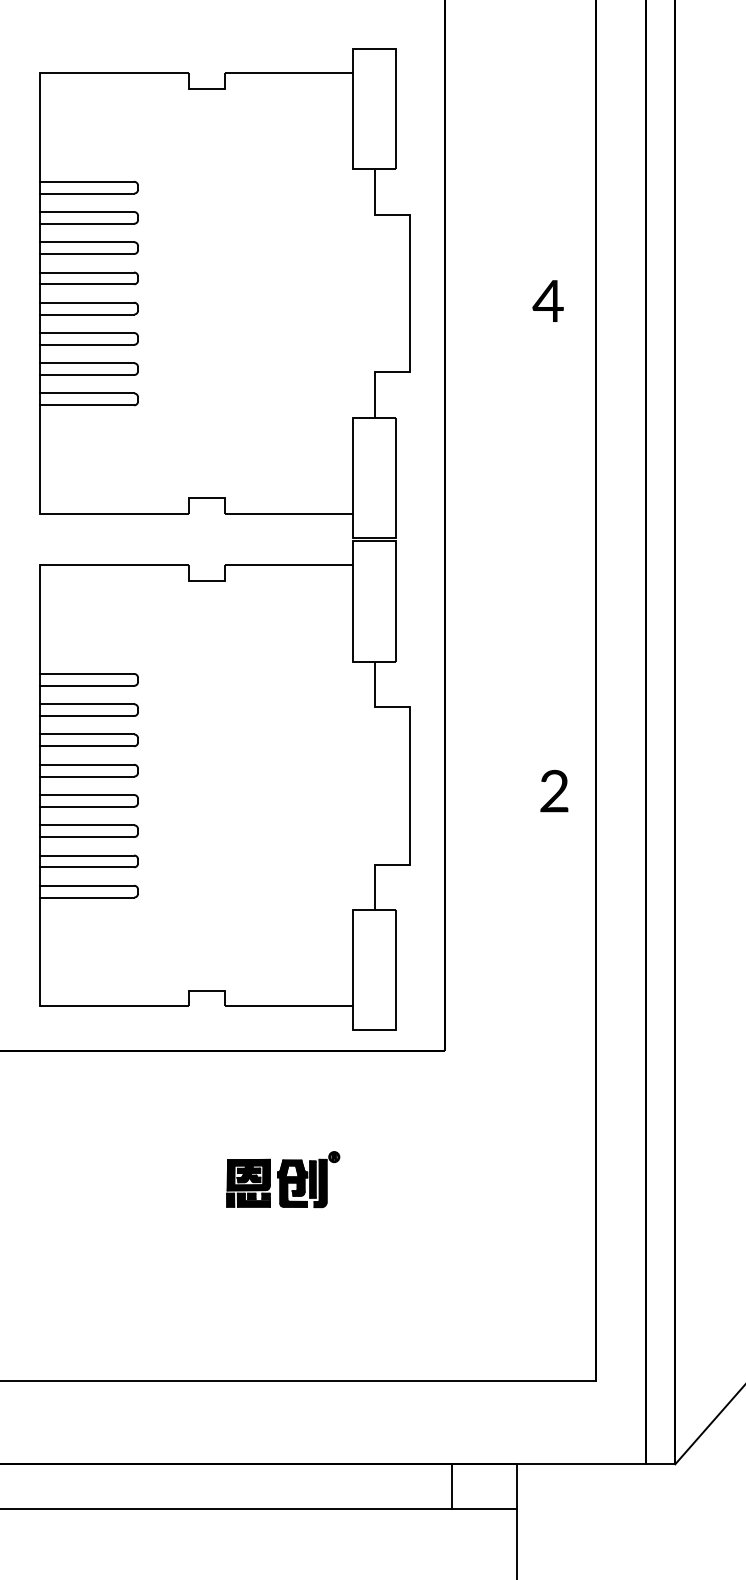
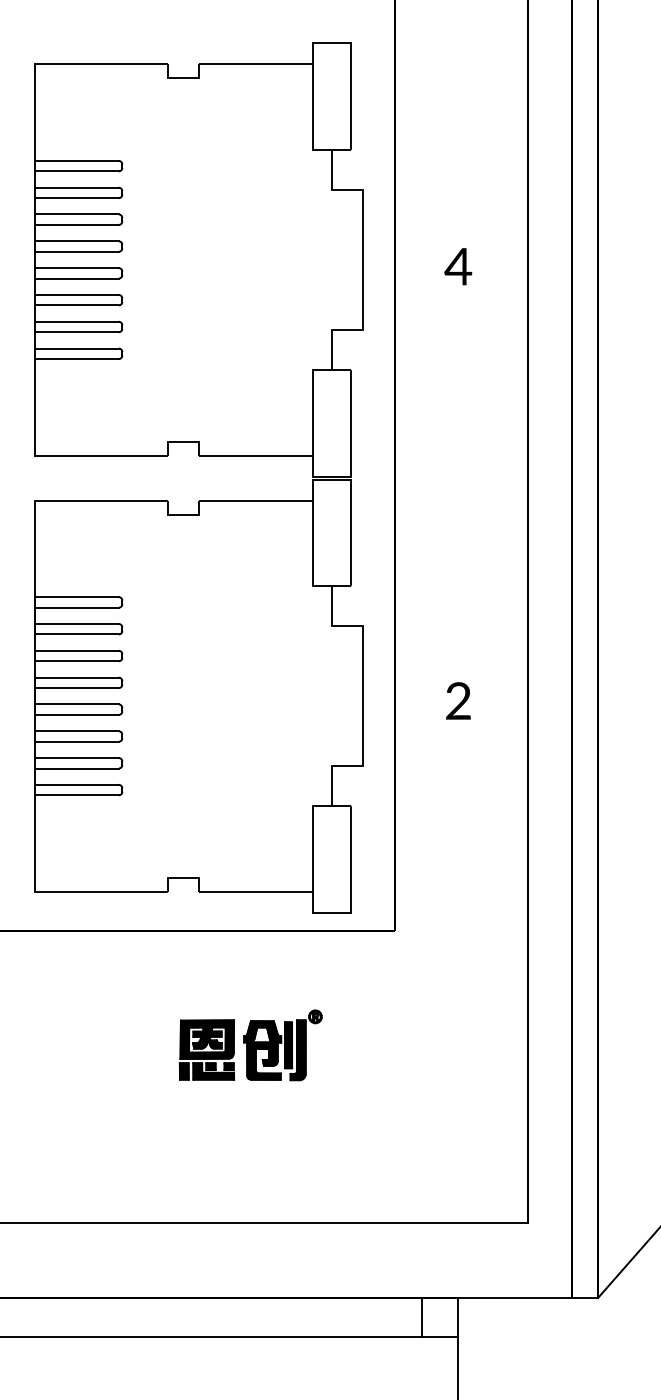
text: (547, 300) -> (457, 266), moved
text: (554, 790) -> (458, 700), moved
part: (283, 1179) -> (251, 1045), size x1.43
line: (451, 1486) -> (421, 1317), moved

